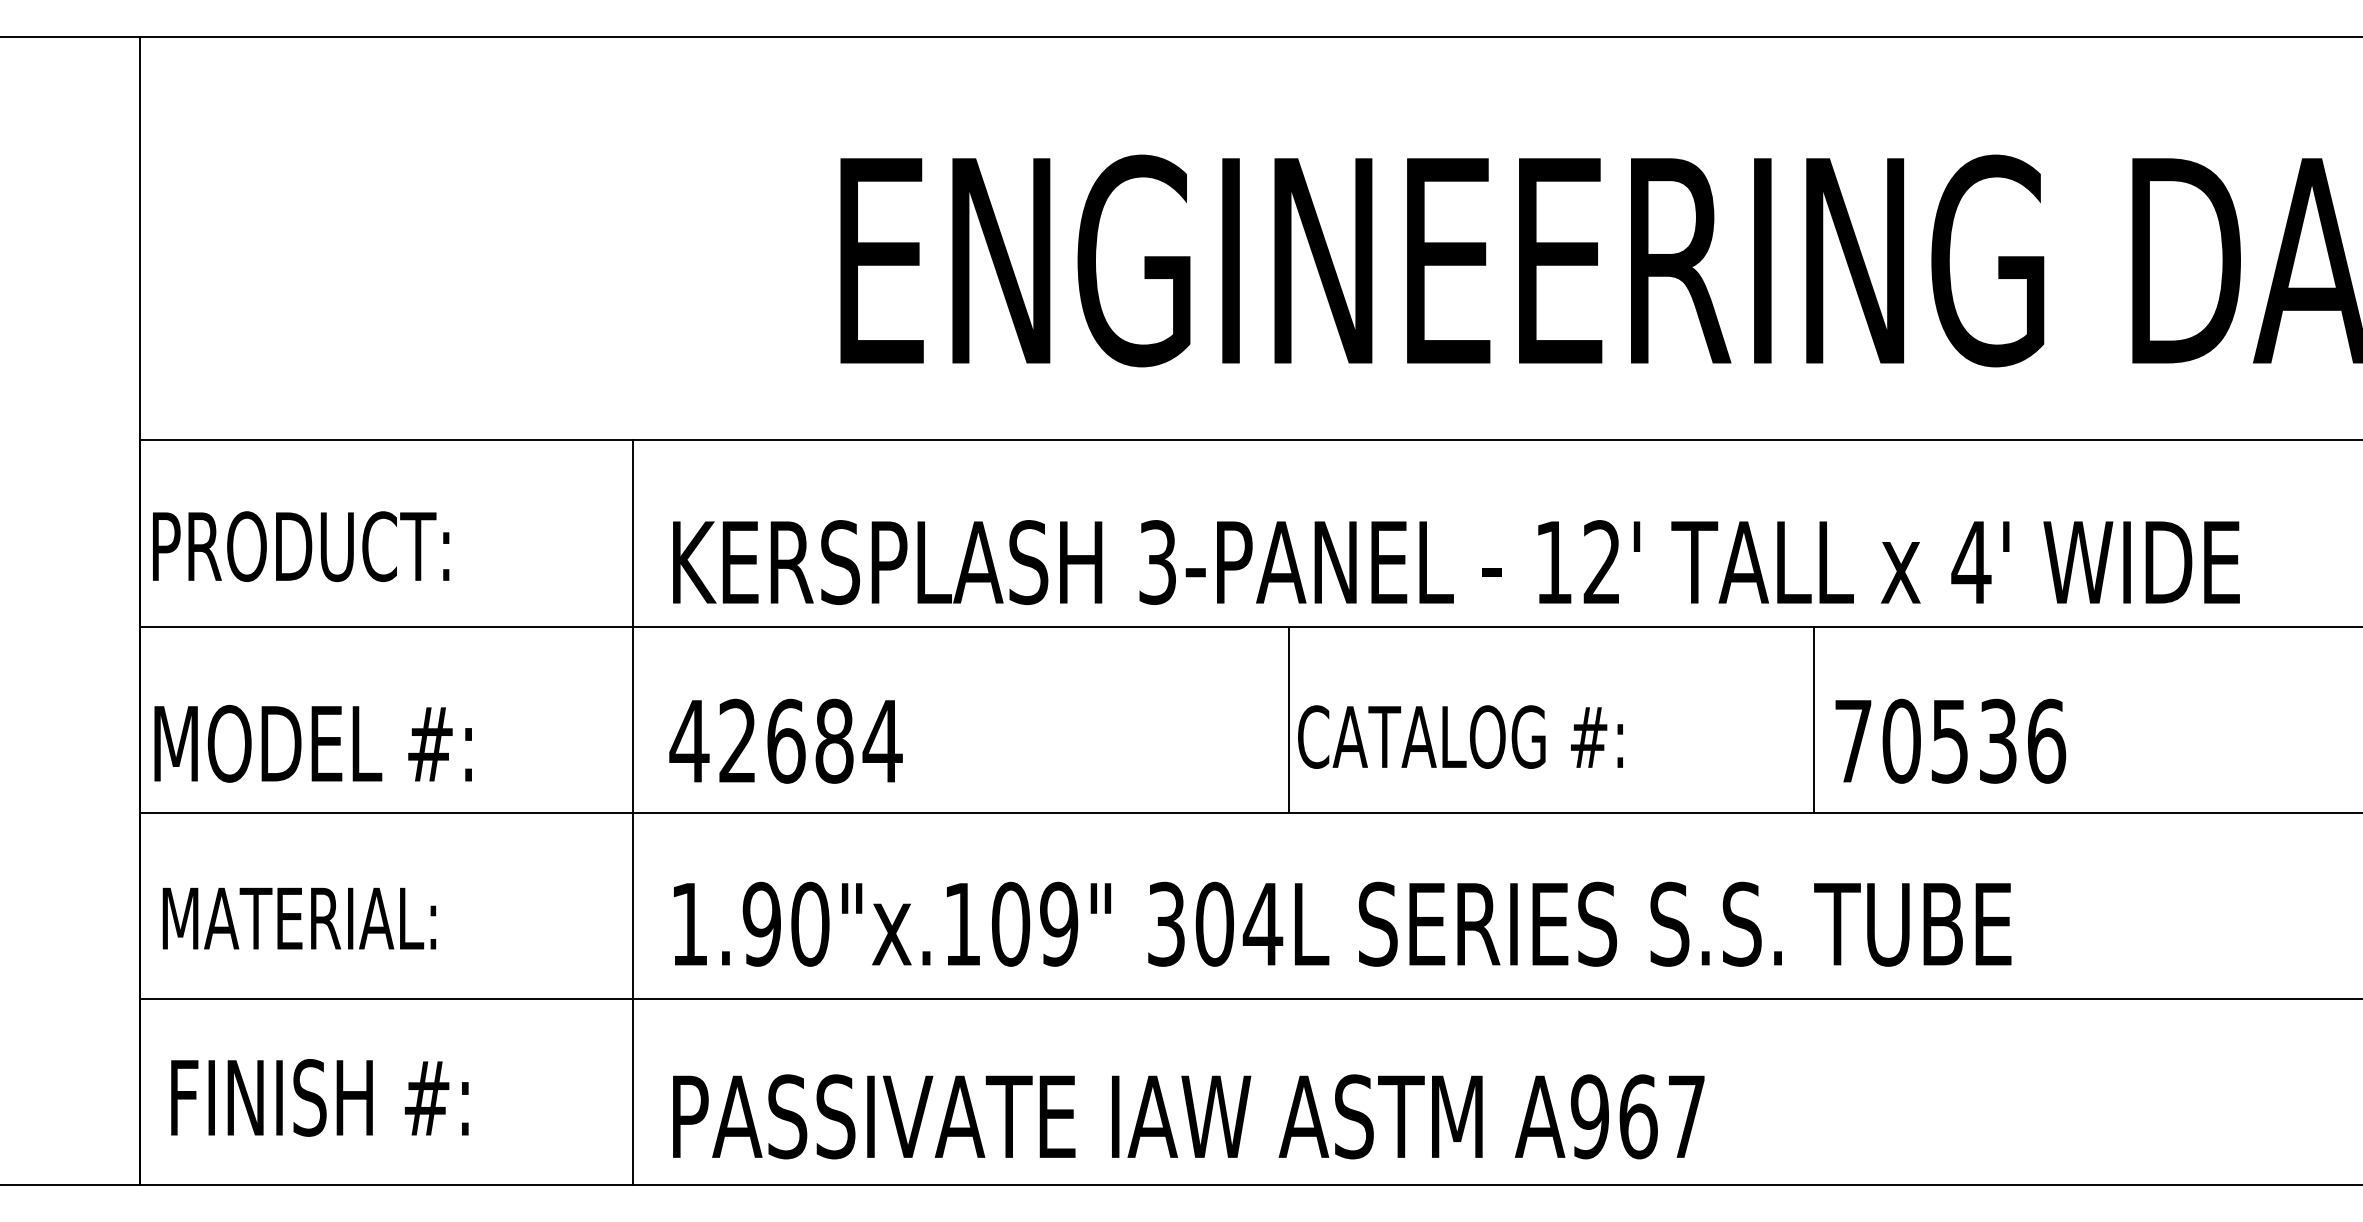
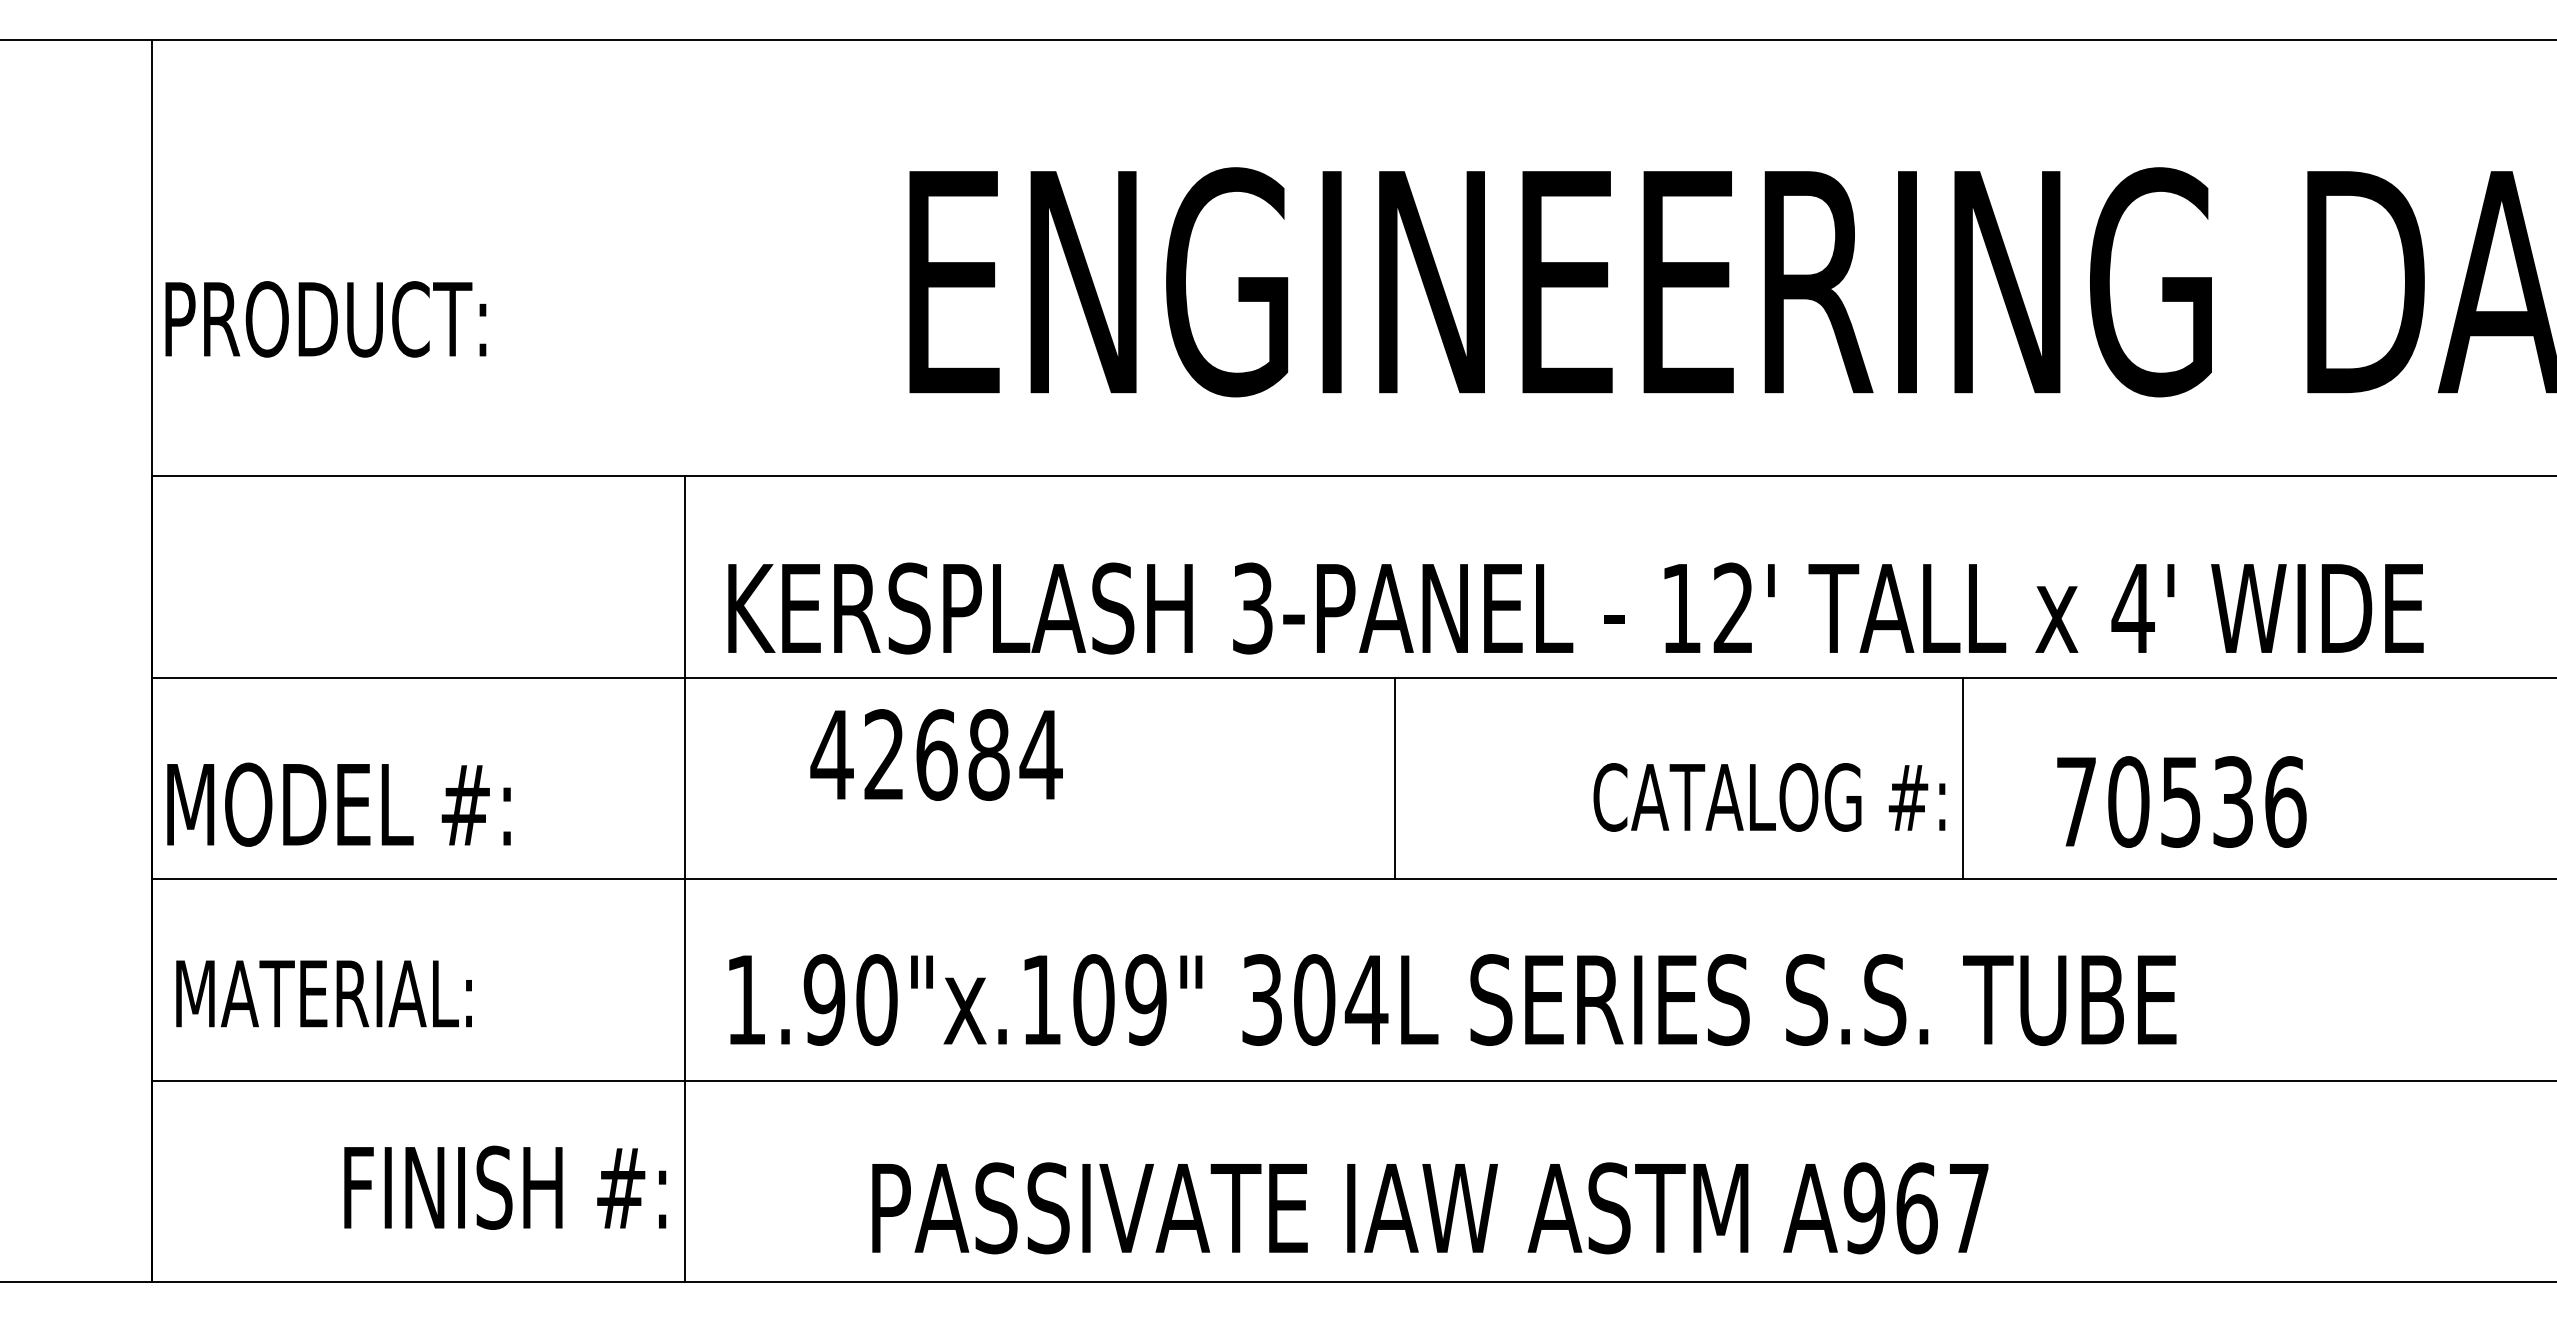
text: (300, 546) -> (325, 319), moved
text: (1460, 737) -> (1769, 797), moved
text: (785, 740) -> (936, 754), moved
text: (1950, 740) -> (2181, 801), moved
text: (320, 1097) -> (505, 1187), moved
text: (1188, 1116) -> (1430, 1208), moved

